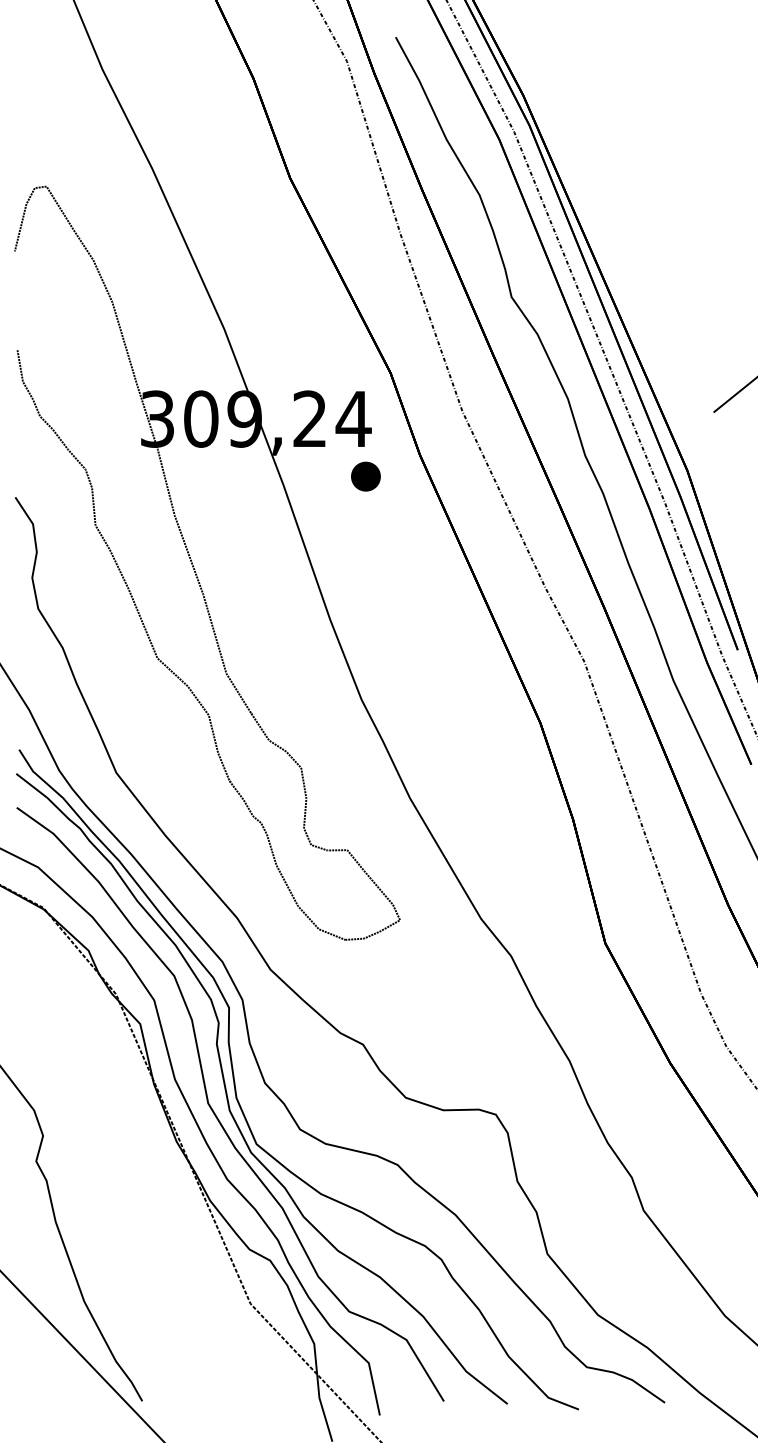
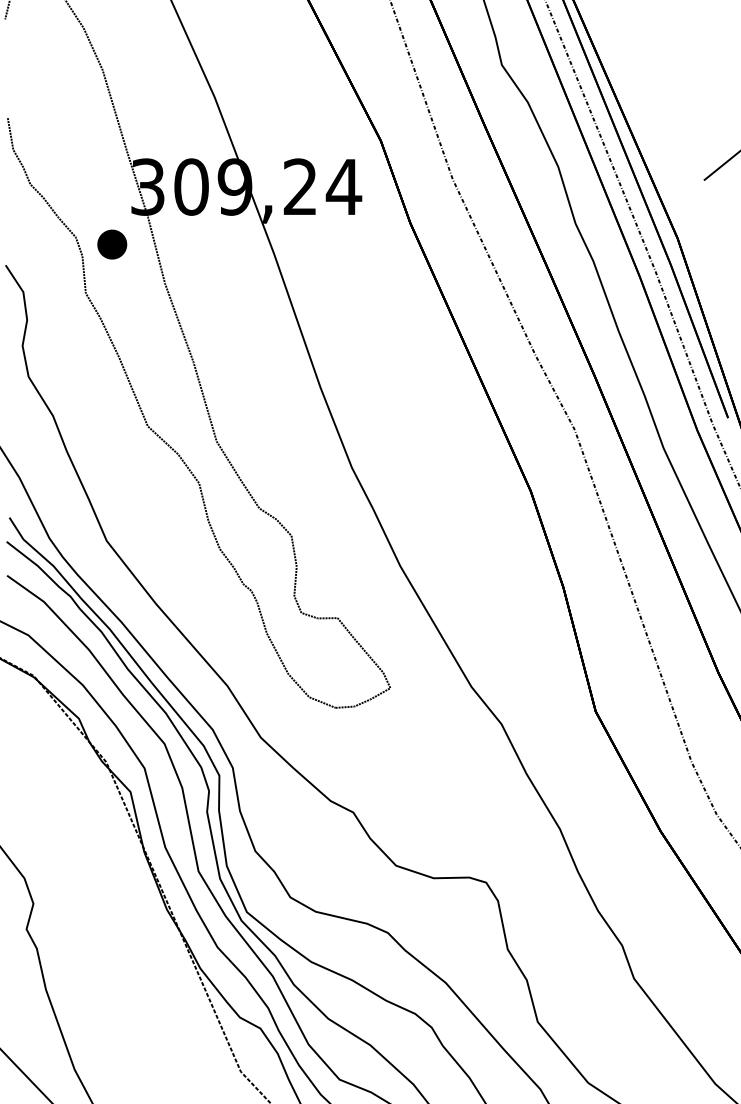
part: (365, 476) -> (111, 244), moved

